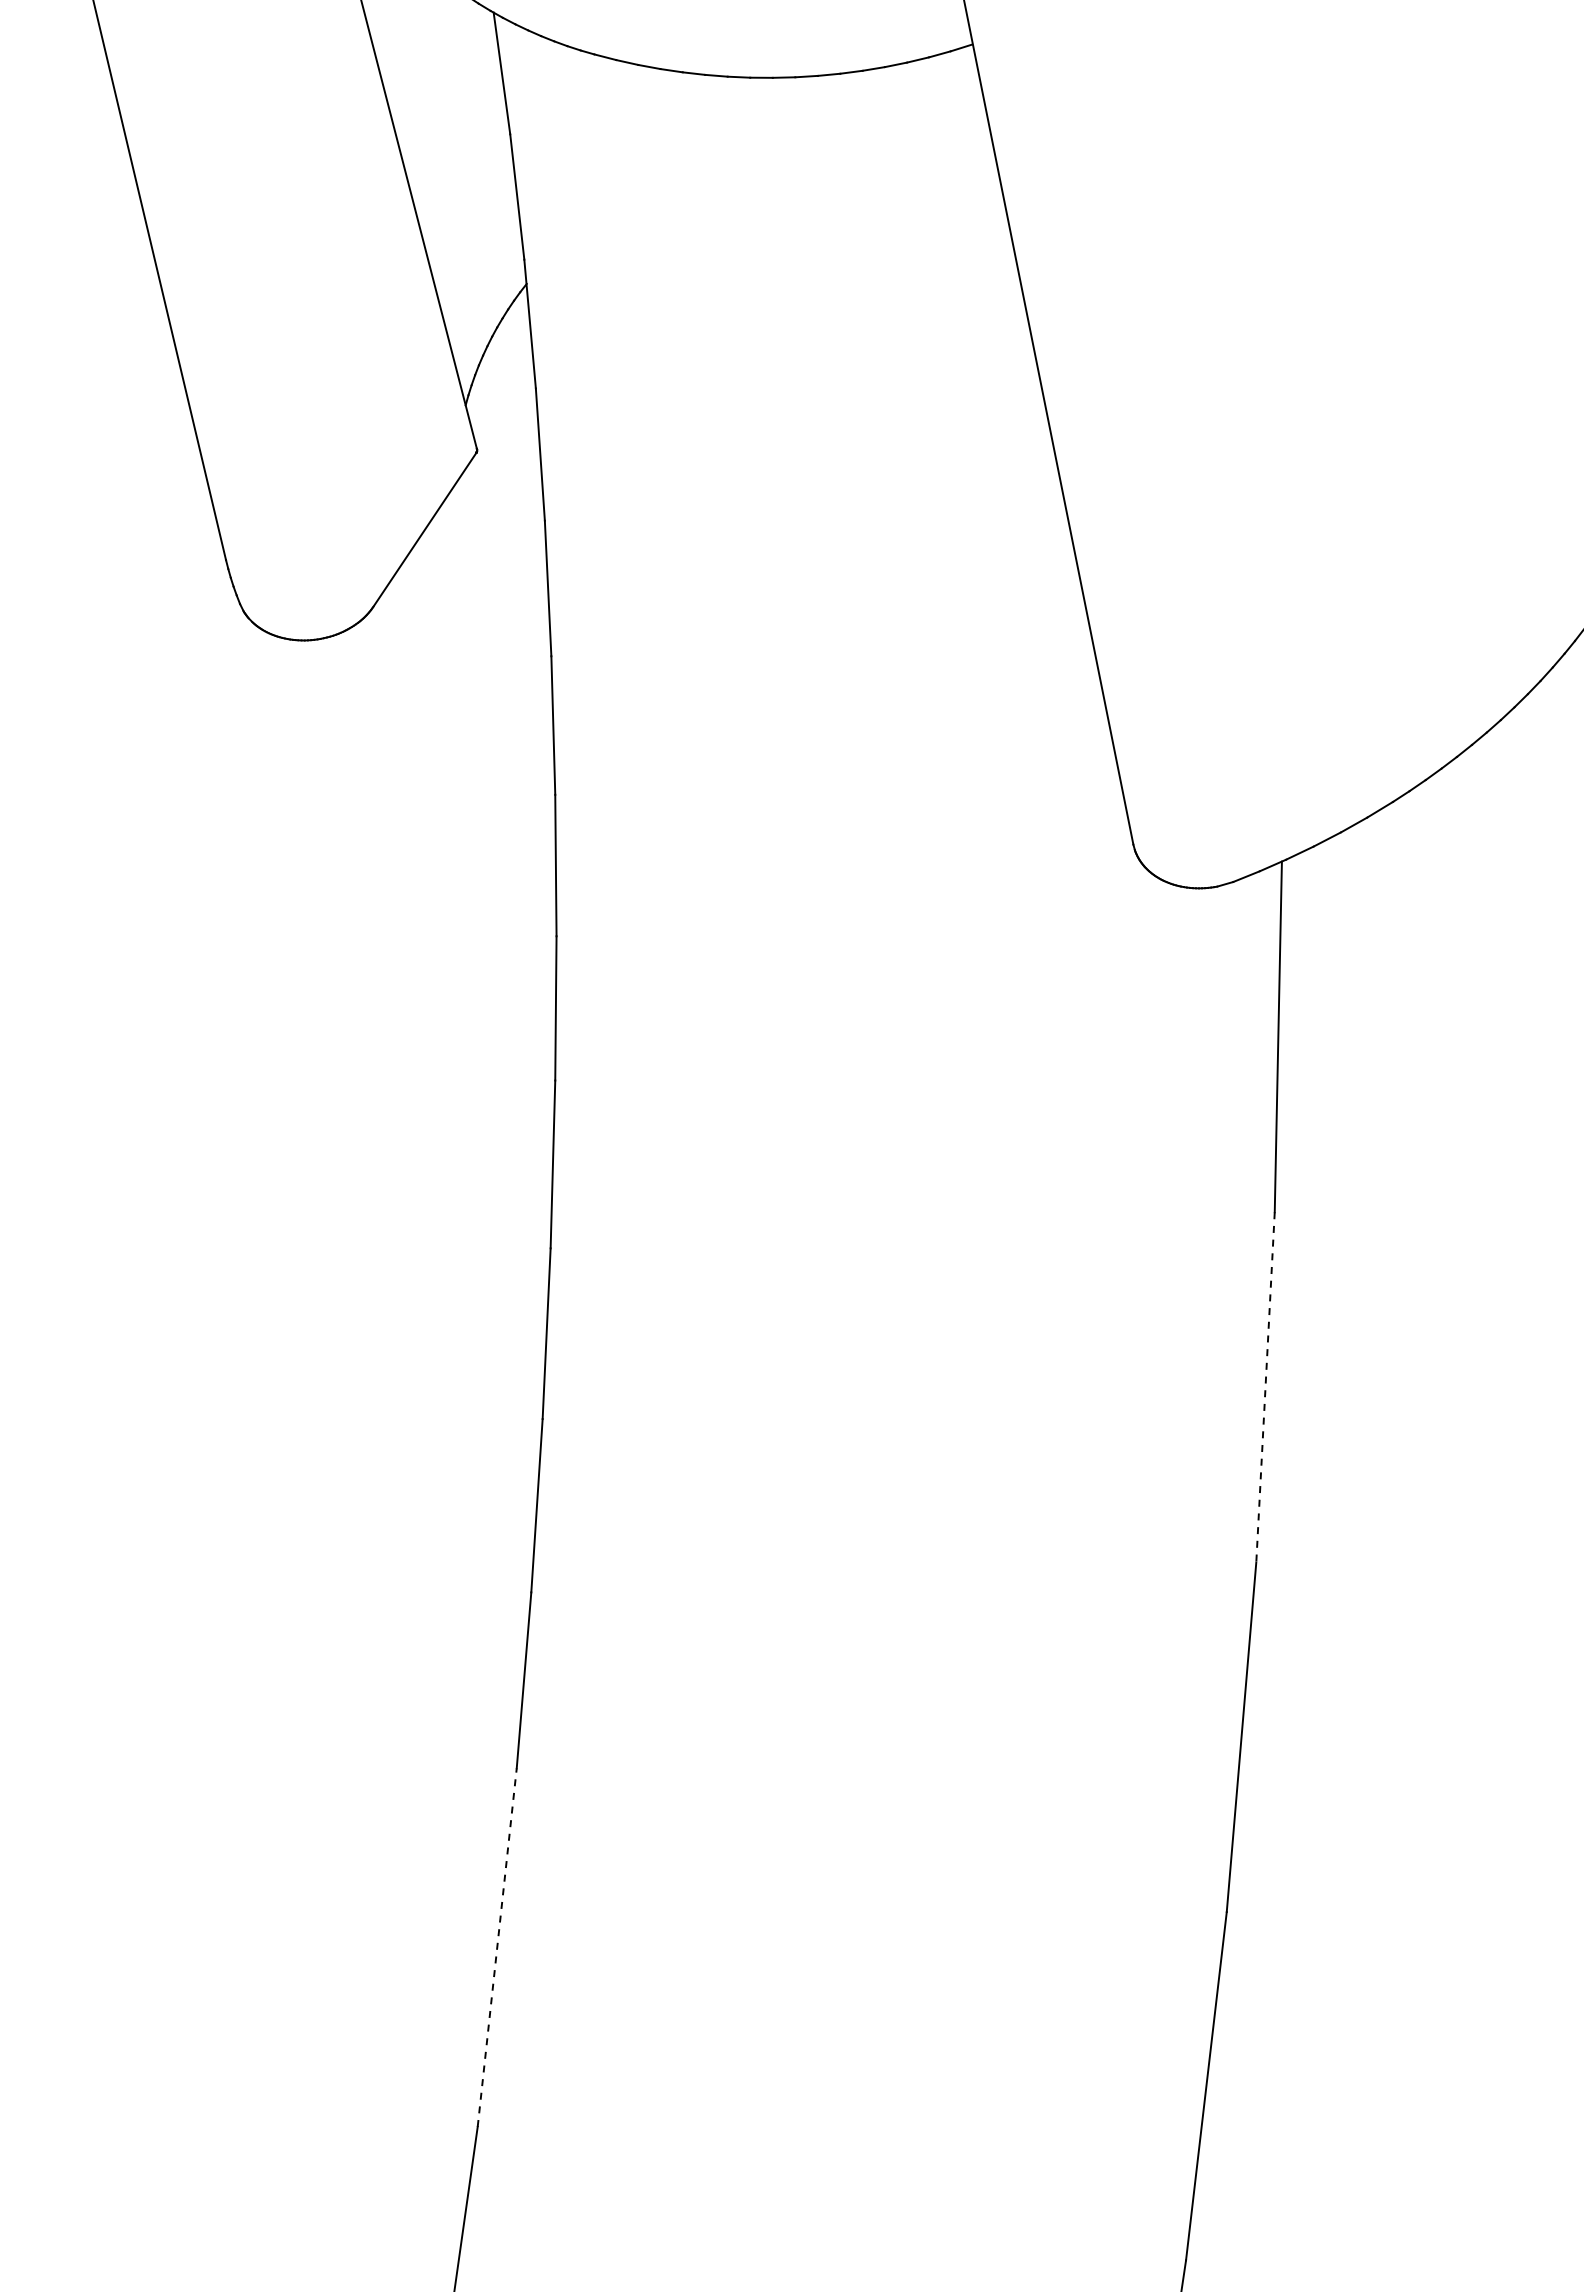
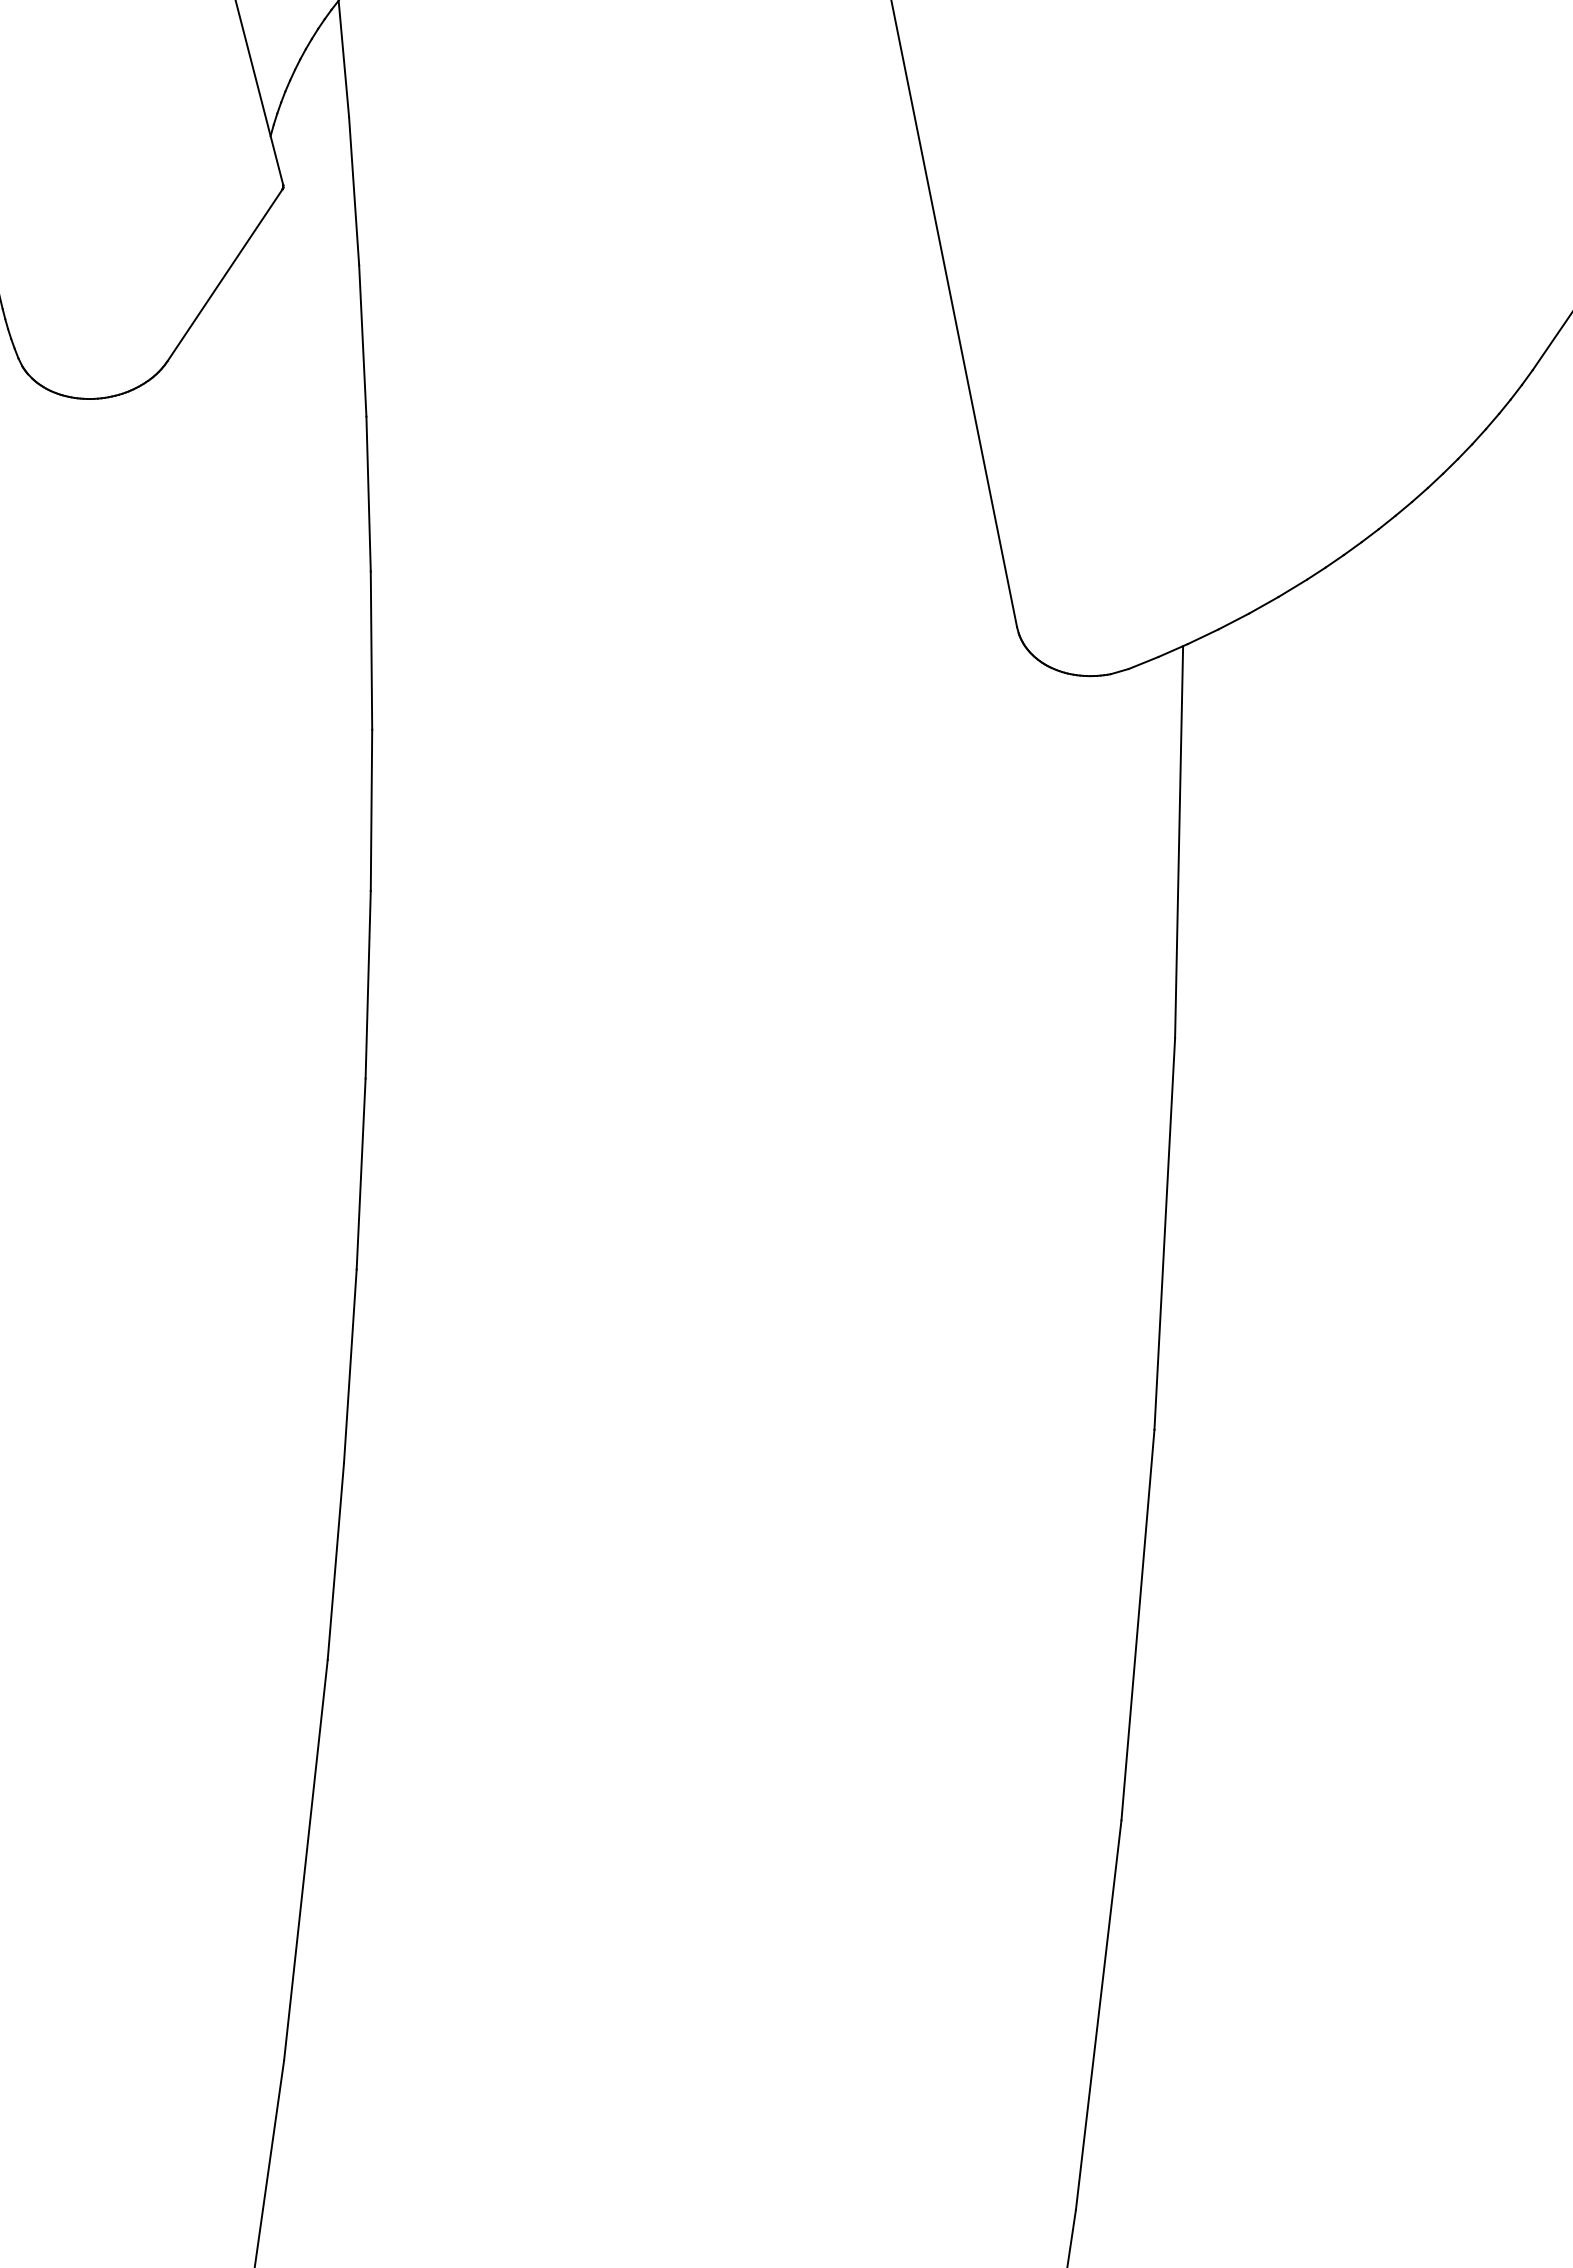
line: (1265, 1387) -> (1164, 1234), dashed -> solid
line: (497, 1947) -> (306, 1860), dashed -> solid

